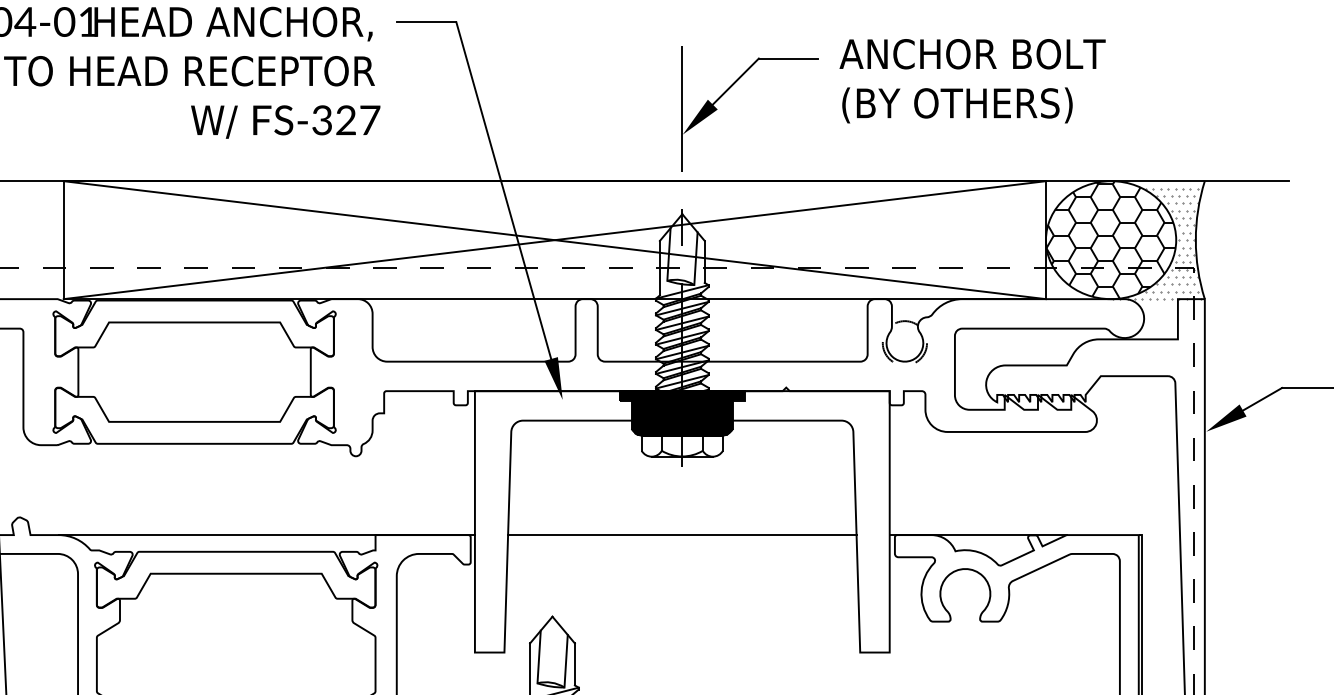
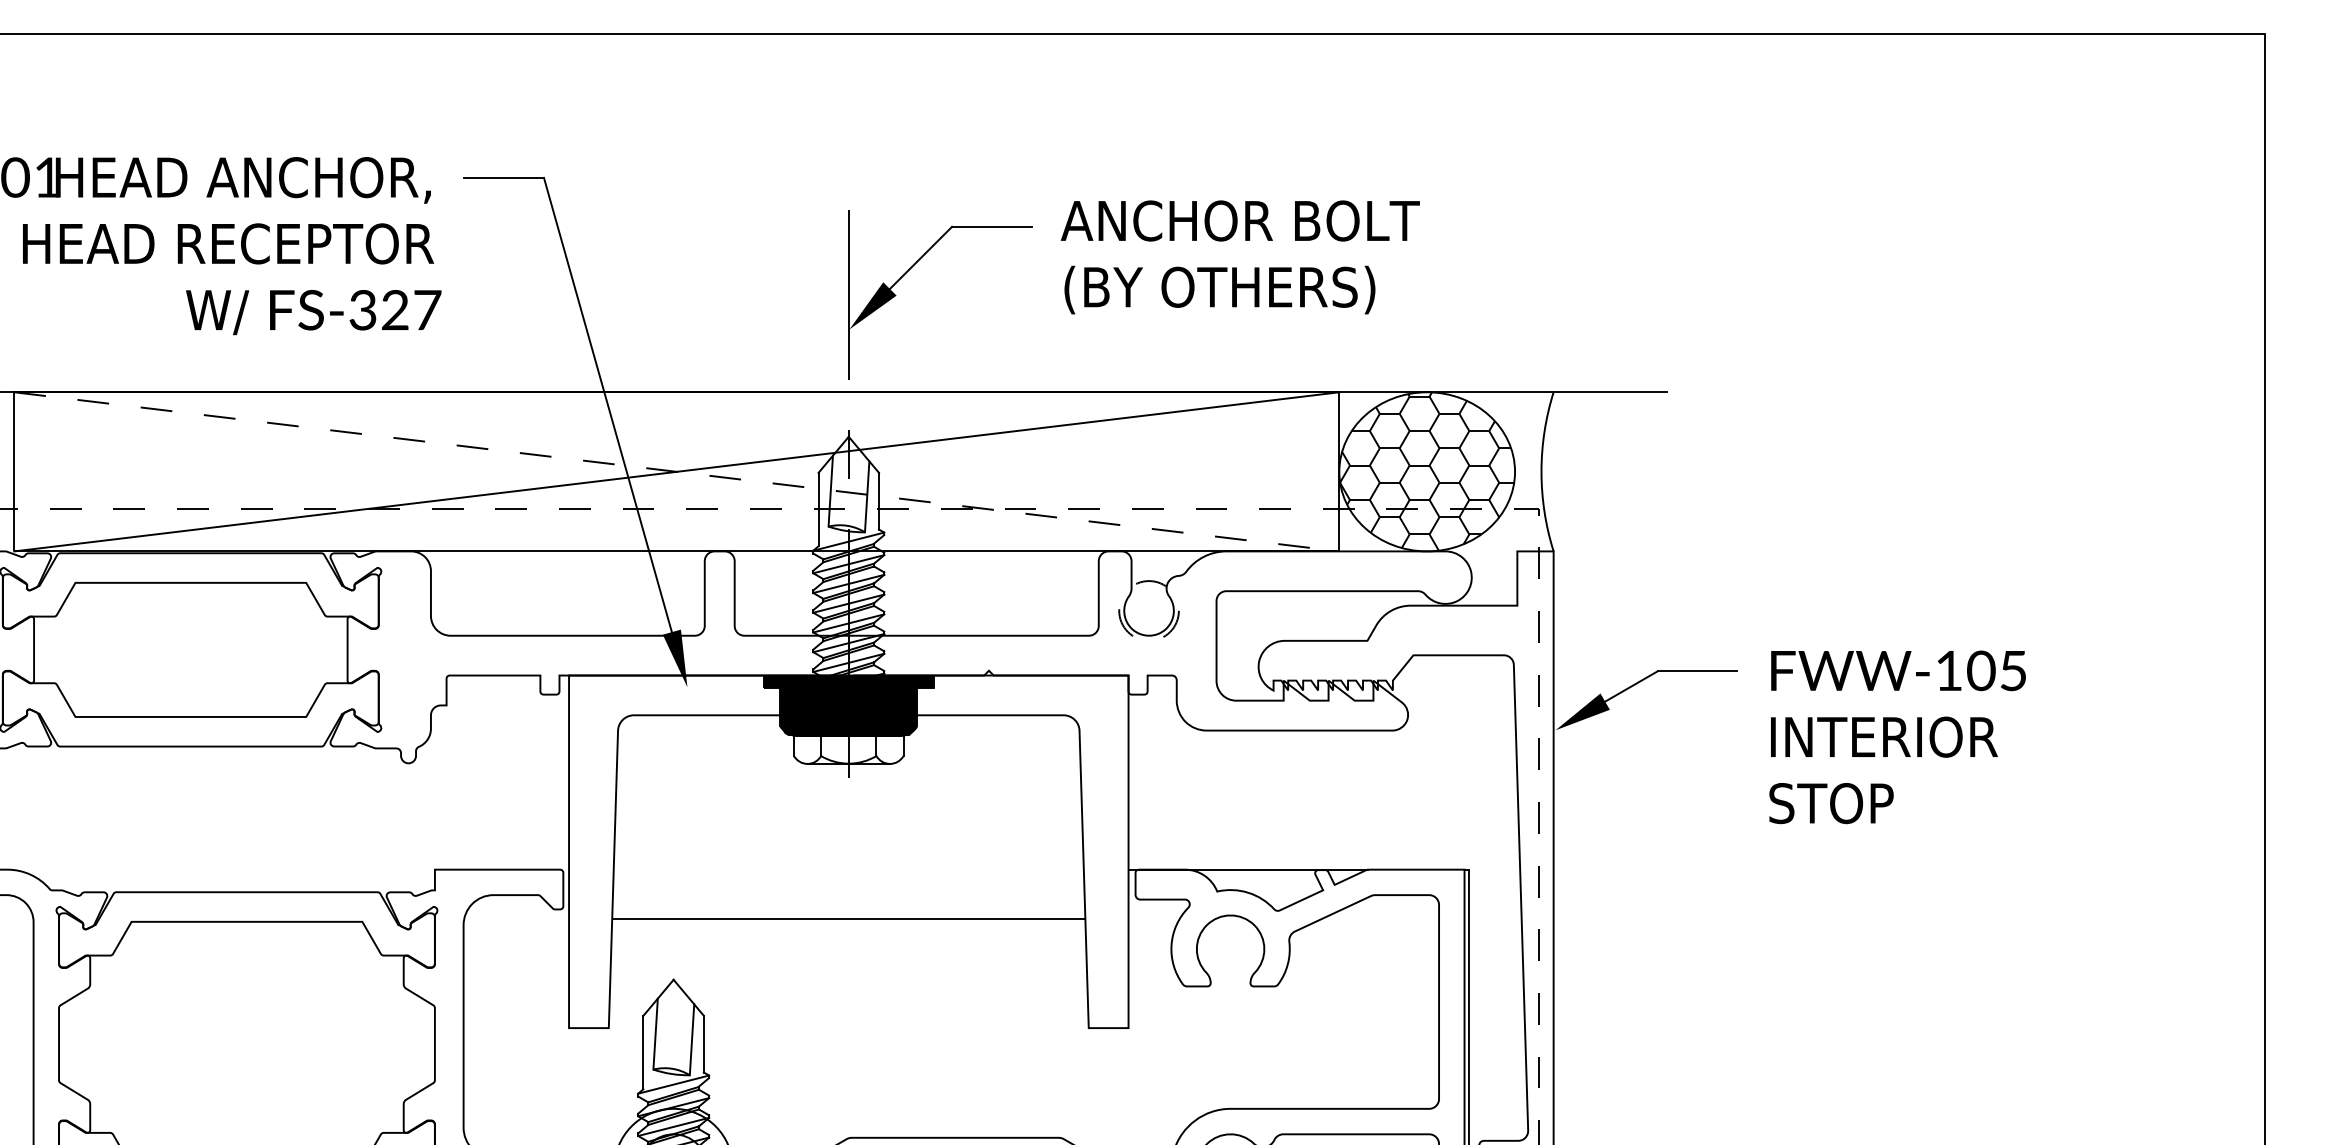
line: (555, 239) -> (677, 471), solid -> dashed
hatch: (1156, 243) -> (1488, 476), removed
line: (266, 534) -> (288, 869), removed
line: (682, 534) -> (848, 918), moved

